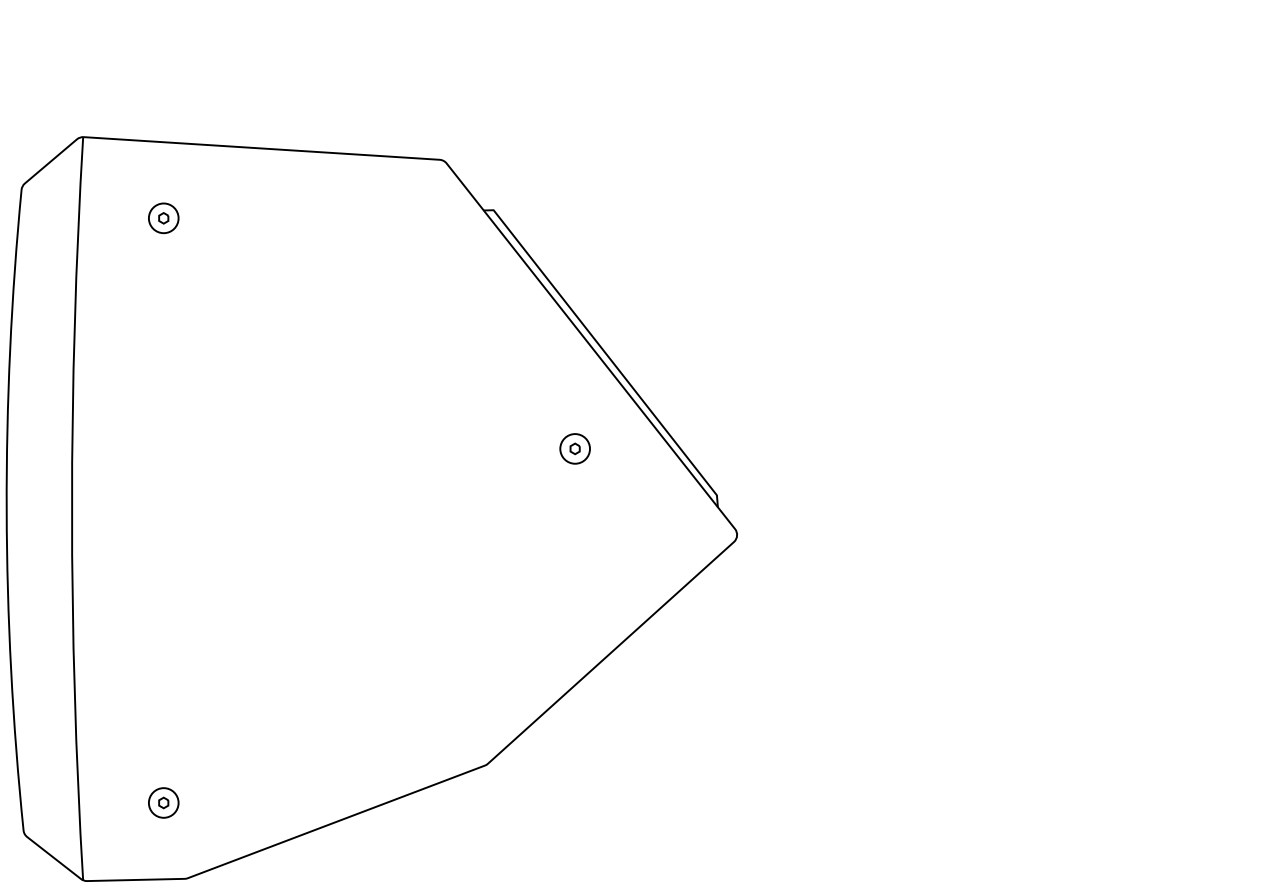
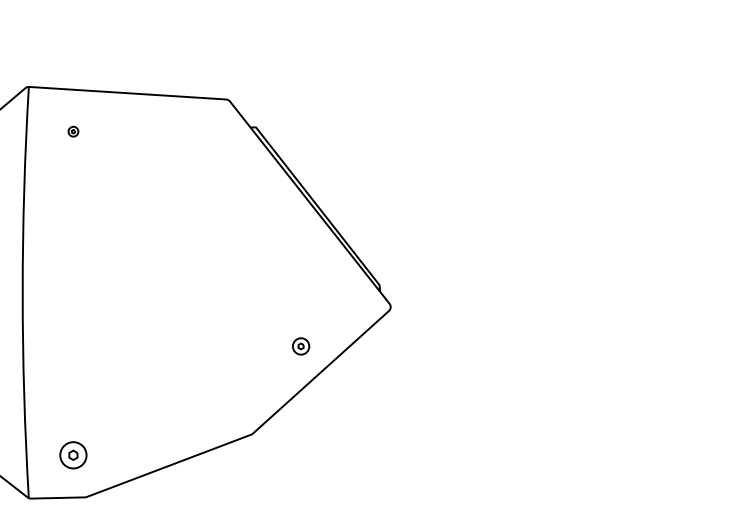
part: (163, 217) -> (73, 131), size x0.6
part: (575, 448) -> (301, 346), moved
part: (163, 803) -> (73, 455), size x1.6

